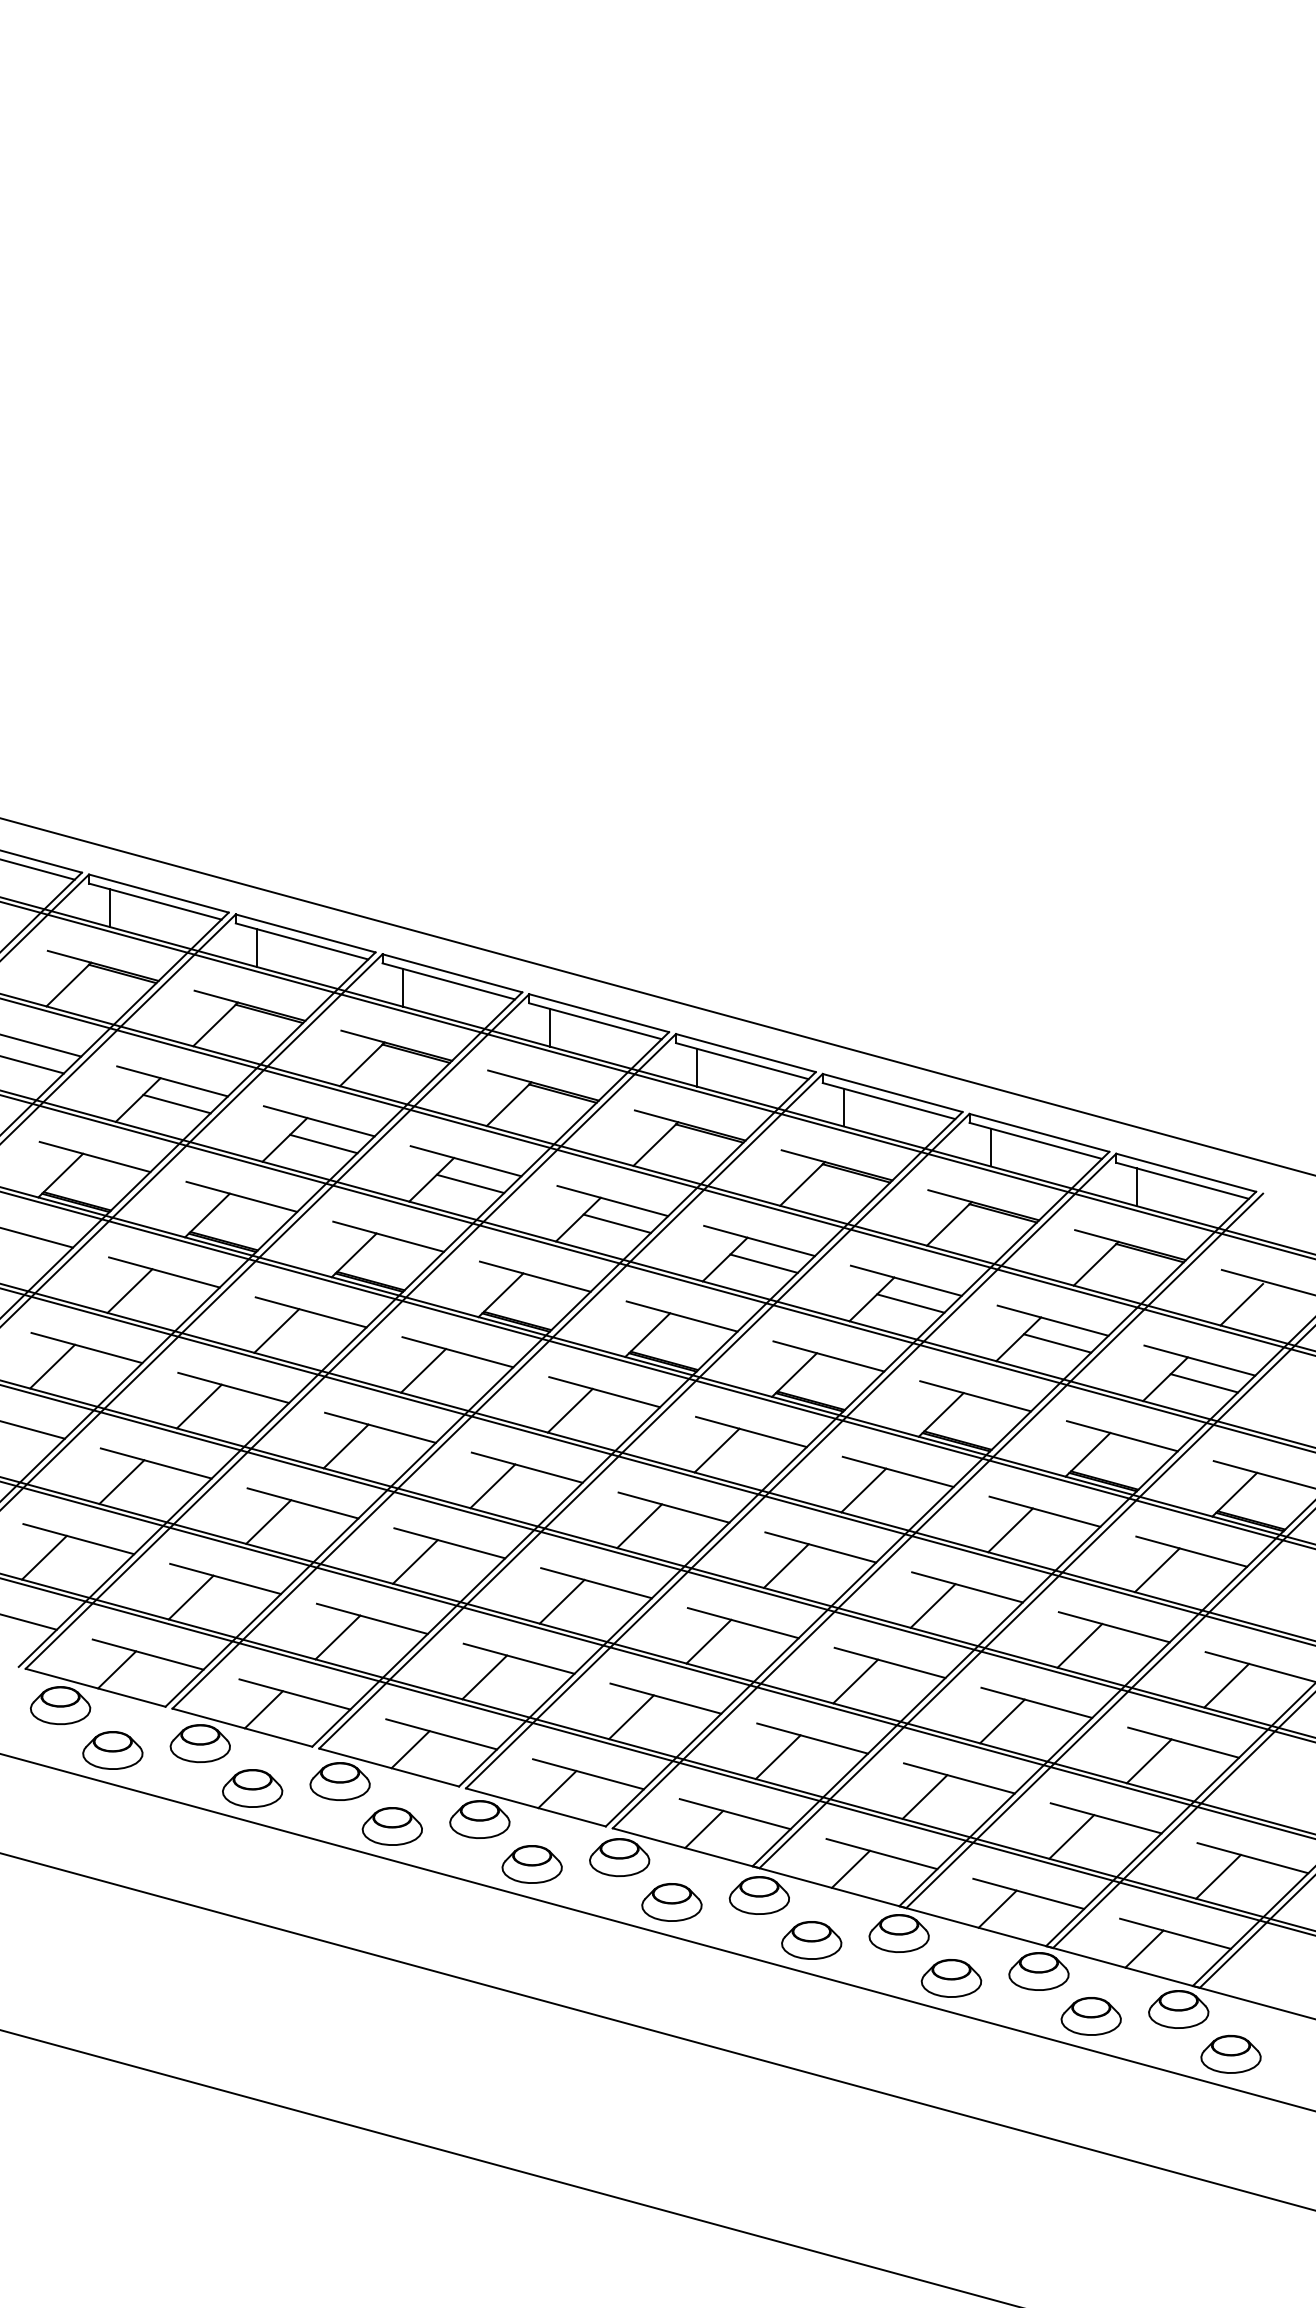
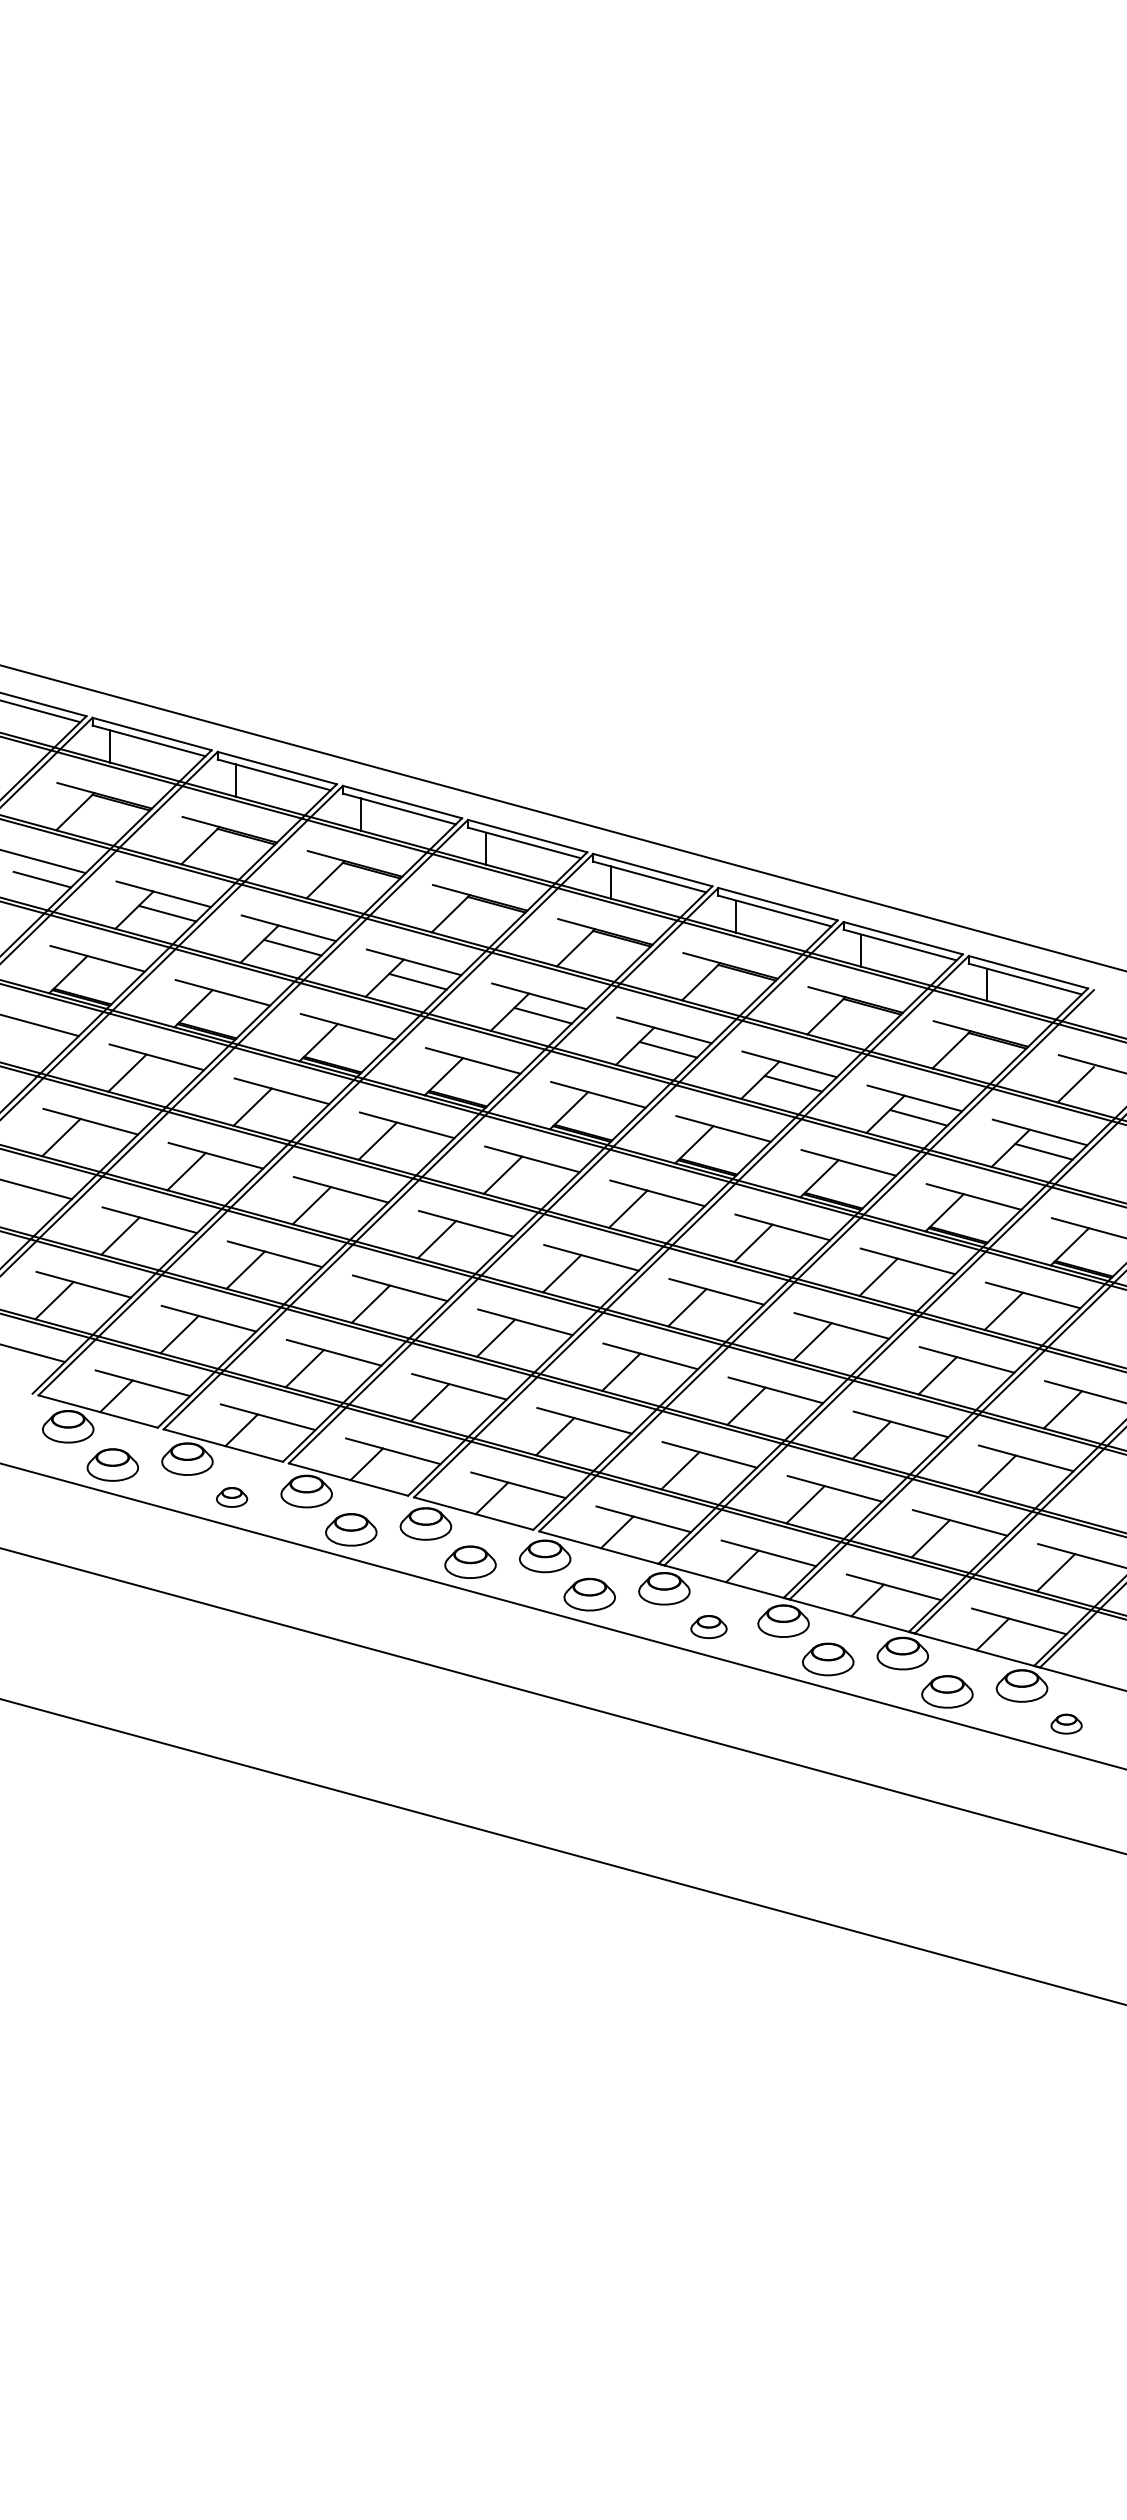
part: (251, 1788) -> (231, 1497), size x0.6
part: (811, 1939) -> (708, 1626), size x0.7
part: (1230, 2053) -> (1066, 1723), size x0.6

